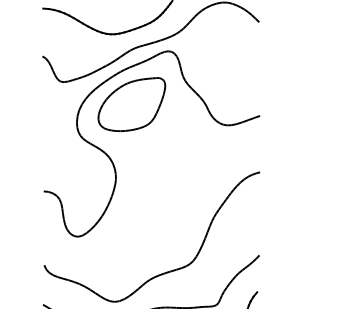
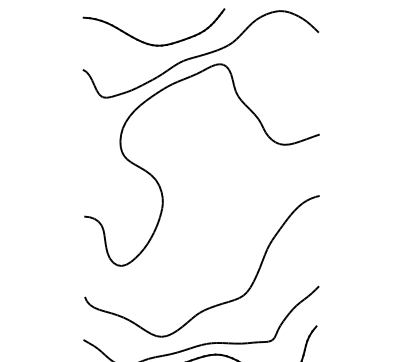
part: (131, 103) -> (179, 121), removed

